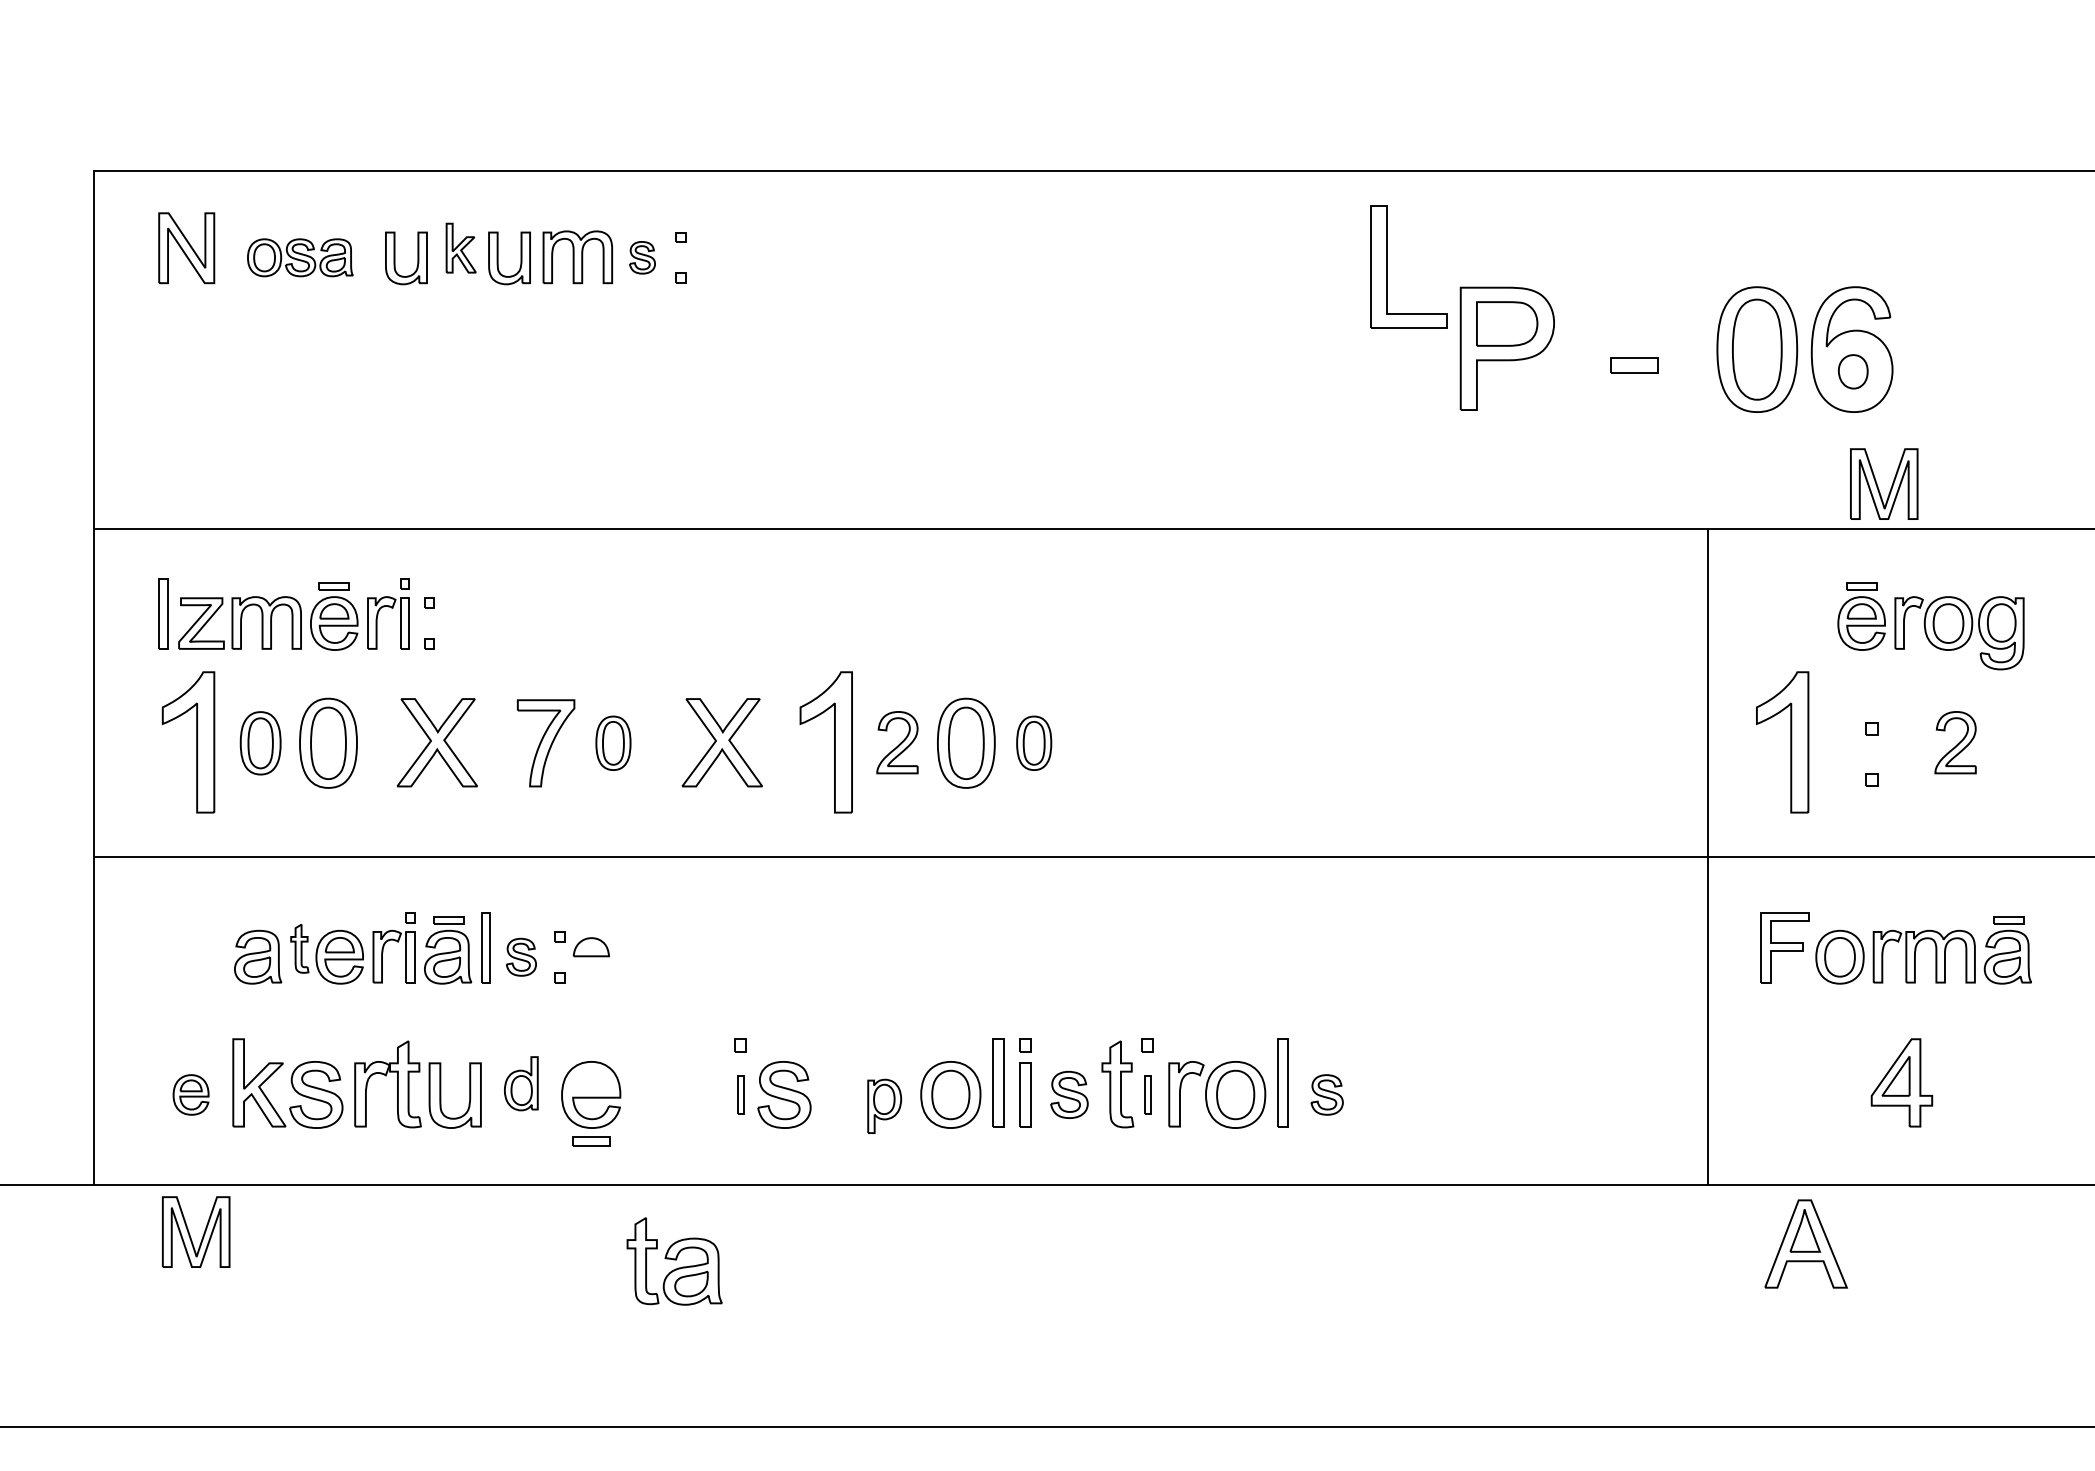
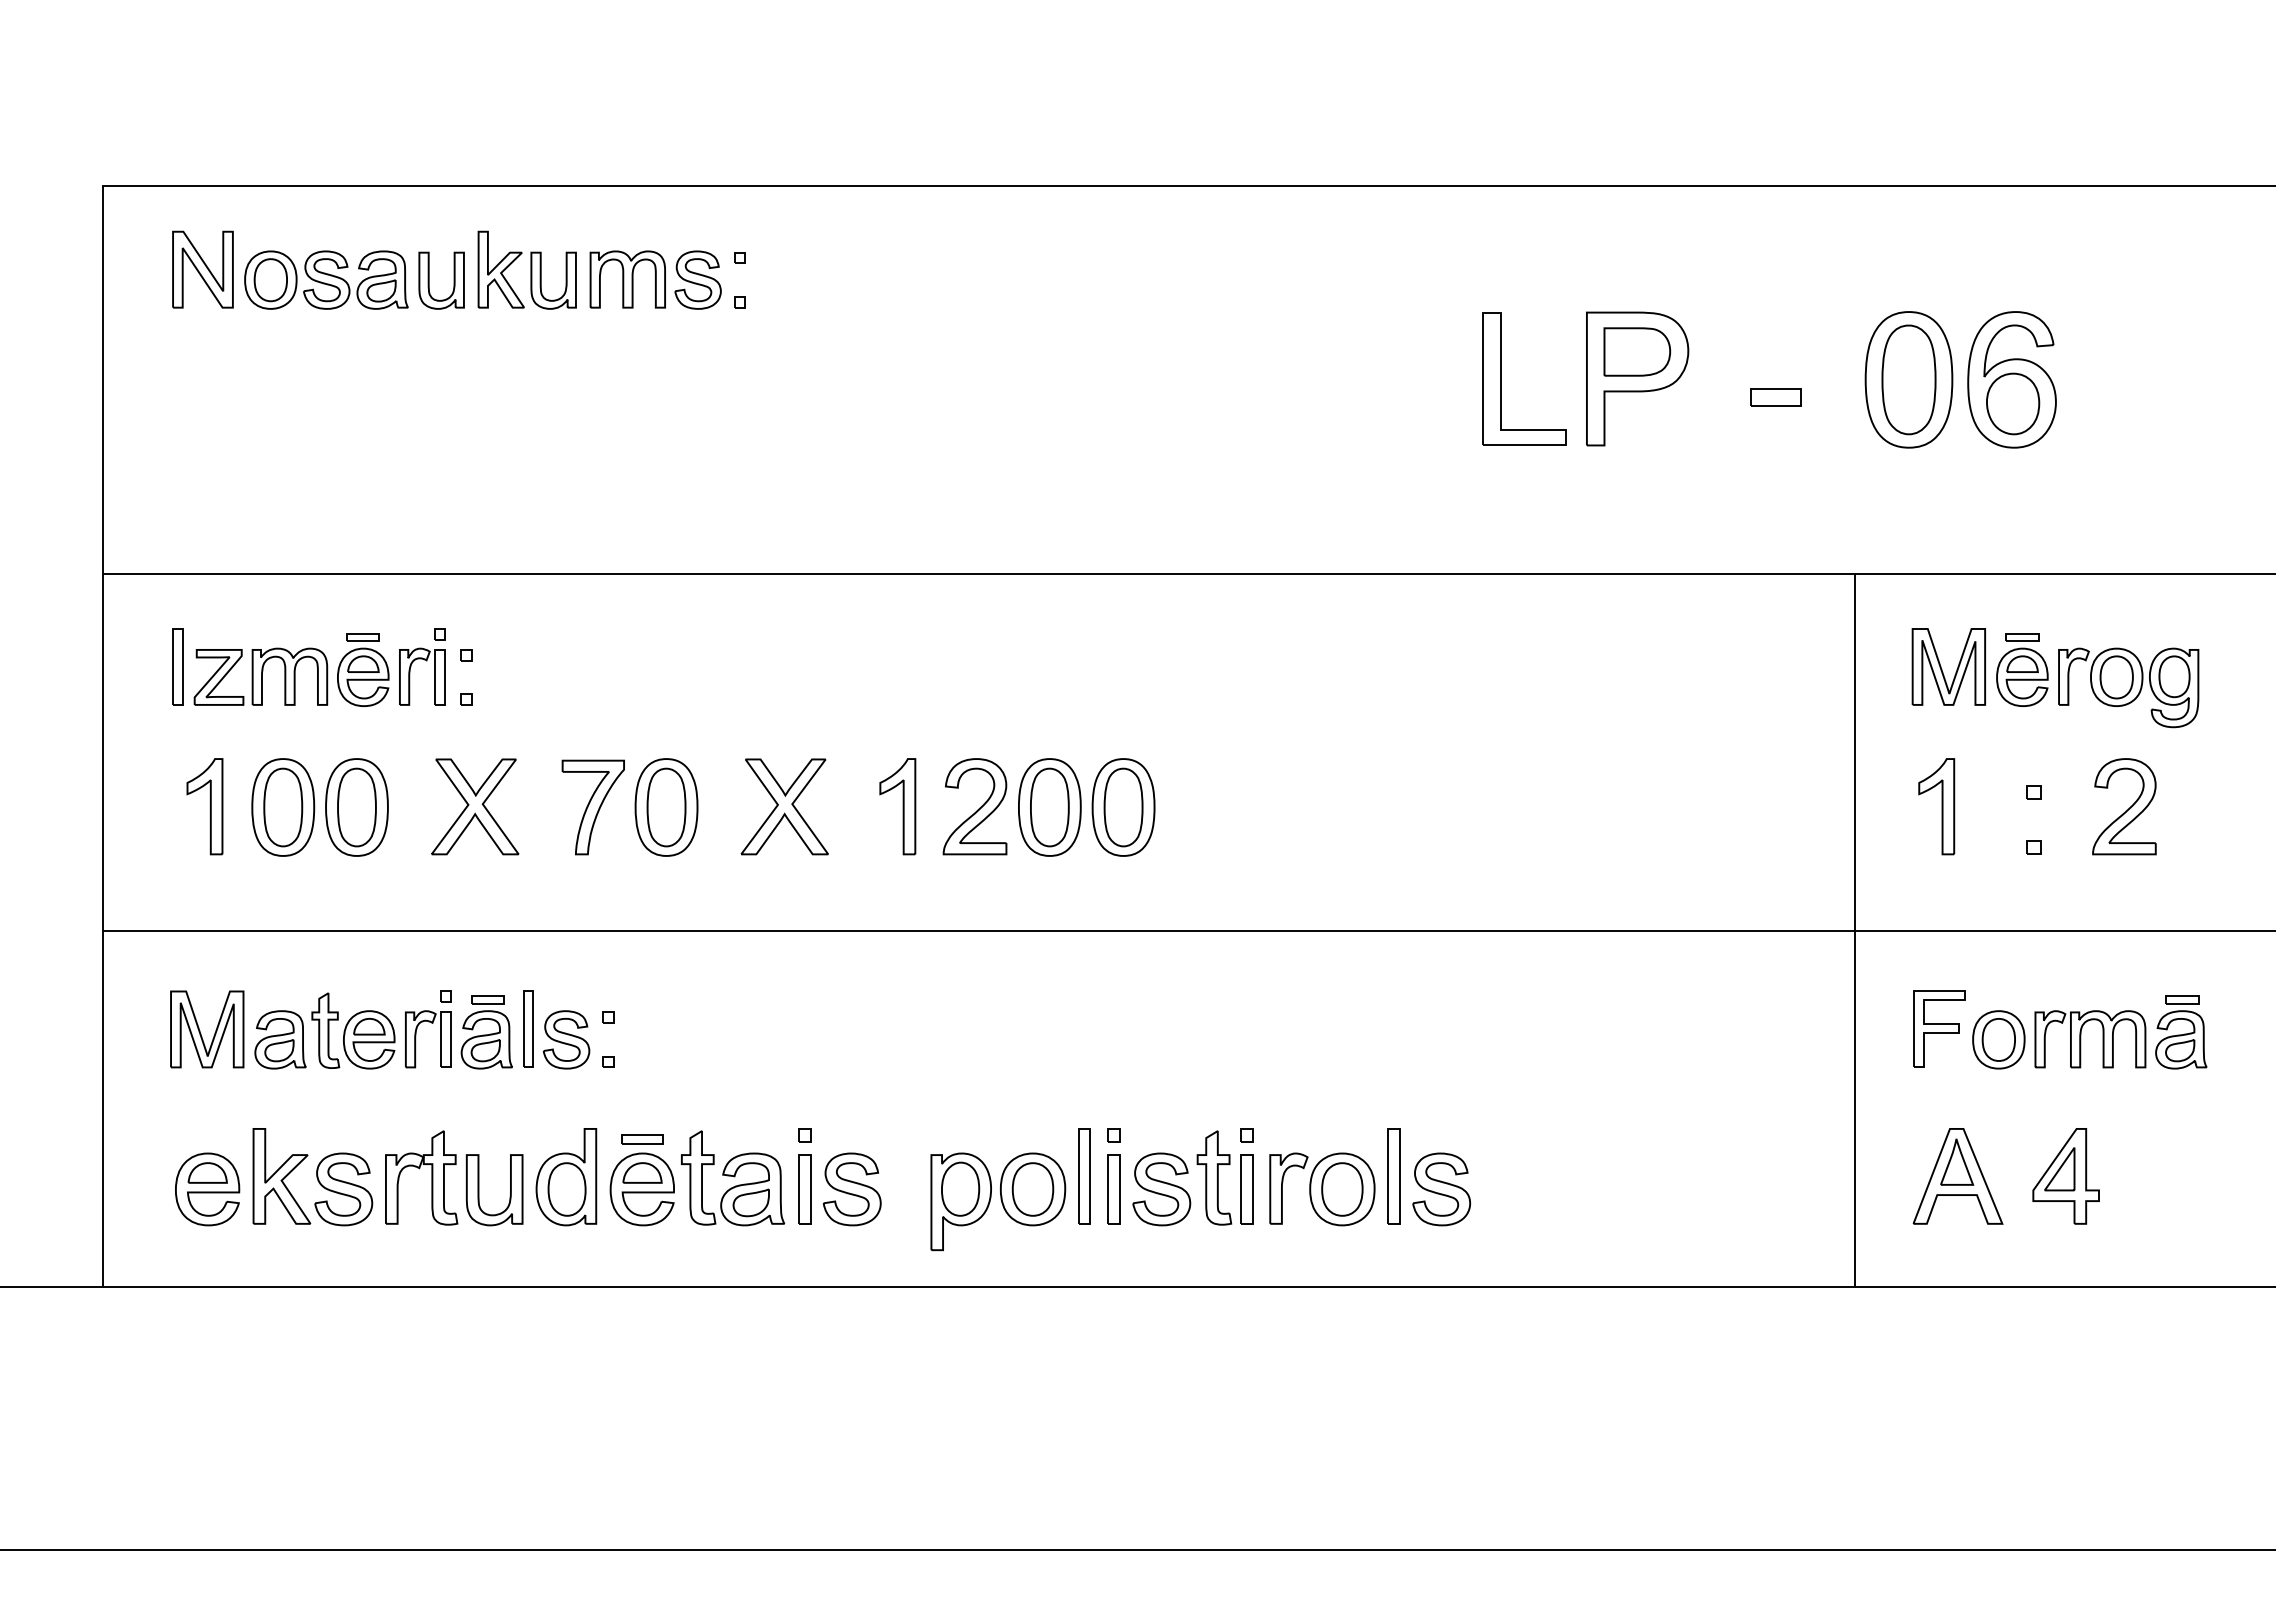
part: (460, 248) -> (500, 269), size x1.43
part: (300, 257) -> (326, 279), size x1.43
part: (641, 257) -> (697, 279), size x1.67
part: (1387, 266) -> (1501, 378), moved
part: (1853, 371) -> (2013, 403), size x1.67
part: (1878, 486) -> (1942, 669), moved
part: (188, 742) -> (204, 806), size x0.62
part: (826, 742) -> (897, 806), size x0.62
part: (896, 742) -> (974, 806), size x1.43
part: (1782, 742) -> (1936, 806), size x0.62
part: (1955, 742) -> (2124, 806), size x1.43
part: (260, 743) -> (283, 807), size x1.43
part: (613, 743) -> (666, 807), size x1.67
part: (1034, 743) -> (1123, 807), size x1.67
part: (591, 946) -> (642, 1172), moved
part: (299, 948) -> (325, 1030), size x1.43
part: (521, 956) -> (566, 1039), size x1.43
part: (521, 1083) -> (566, 1177), size x1.67
part: (190, 1094) -> (207, 1189), size x1.67
part: (740, 1094) -> (804, 1189), size x1.67
part: (1069, 1094) -> (1161, 1189), size x1.43
part: (1147, 1094) -> (1246, 1189), size x1.67
part: (1326, 1094) -> (1441, 1189), size x1.67
part: (884, 1106) -> (960, 1201), size x1.67
part: (591, 1141) -> (642, 1139), moved
part: (189, 1233) -> (200, 1030), moved
part: (1805, 1244) -> (1957, 1176), moved
part: (675, 1261) -> (733, 1178), moved

